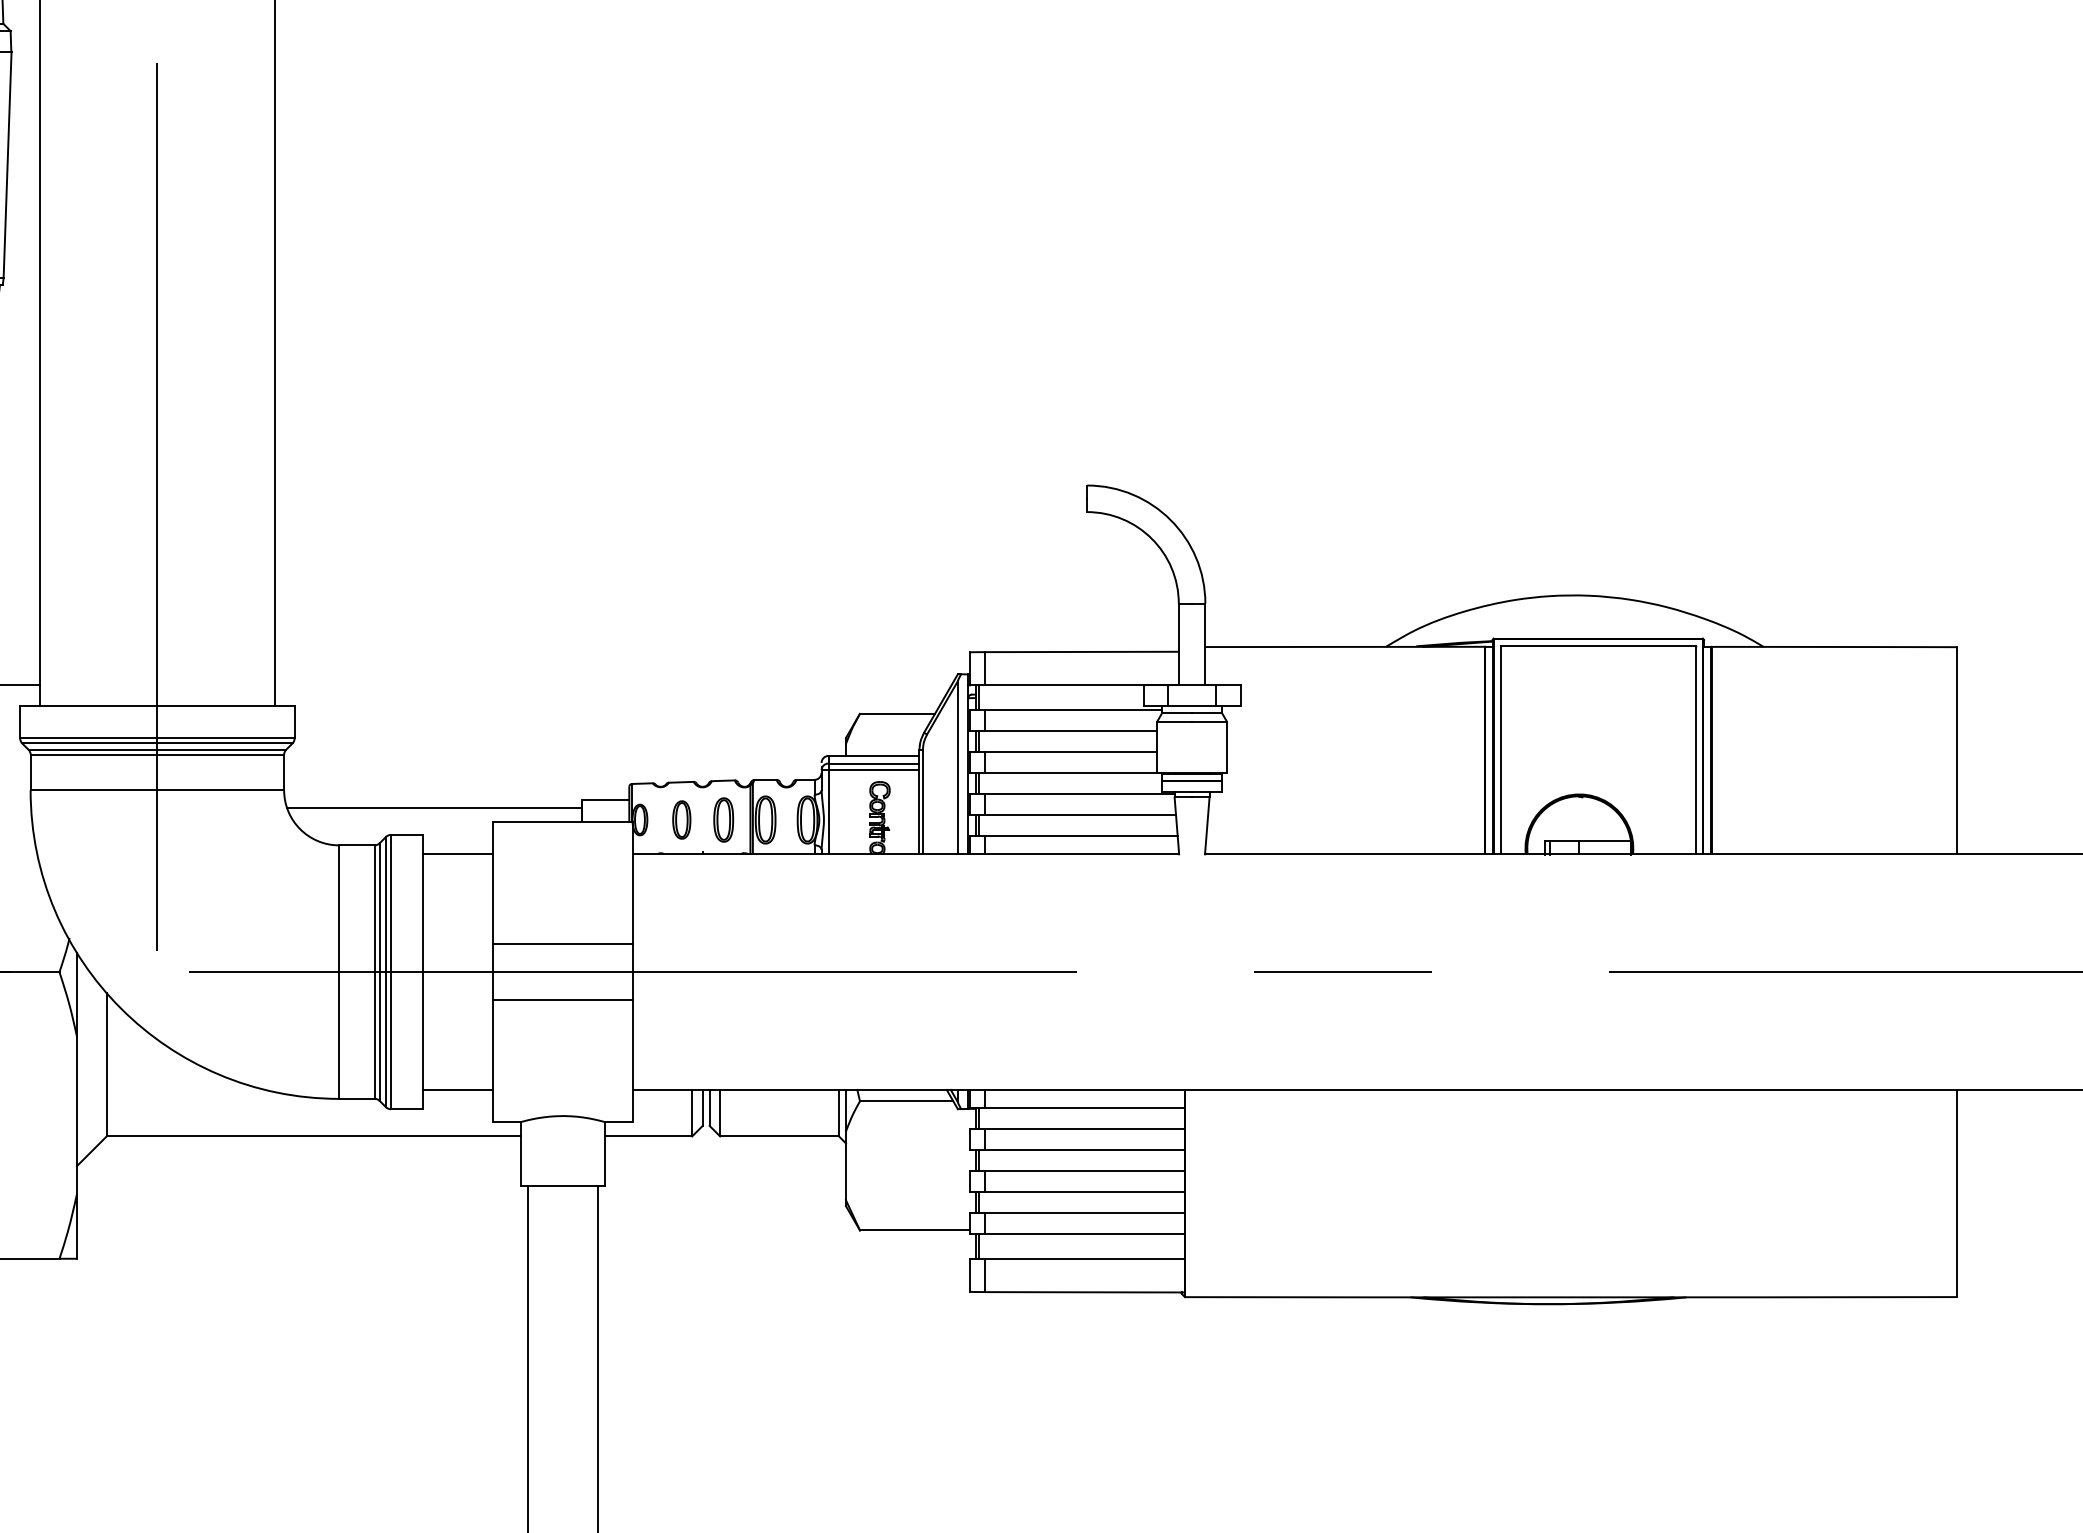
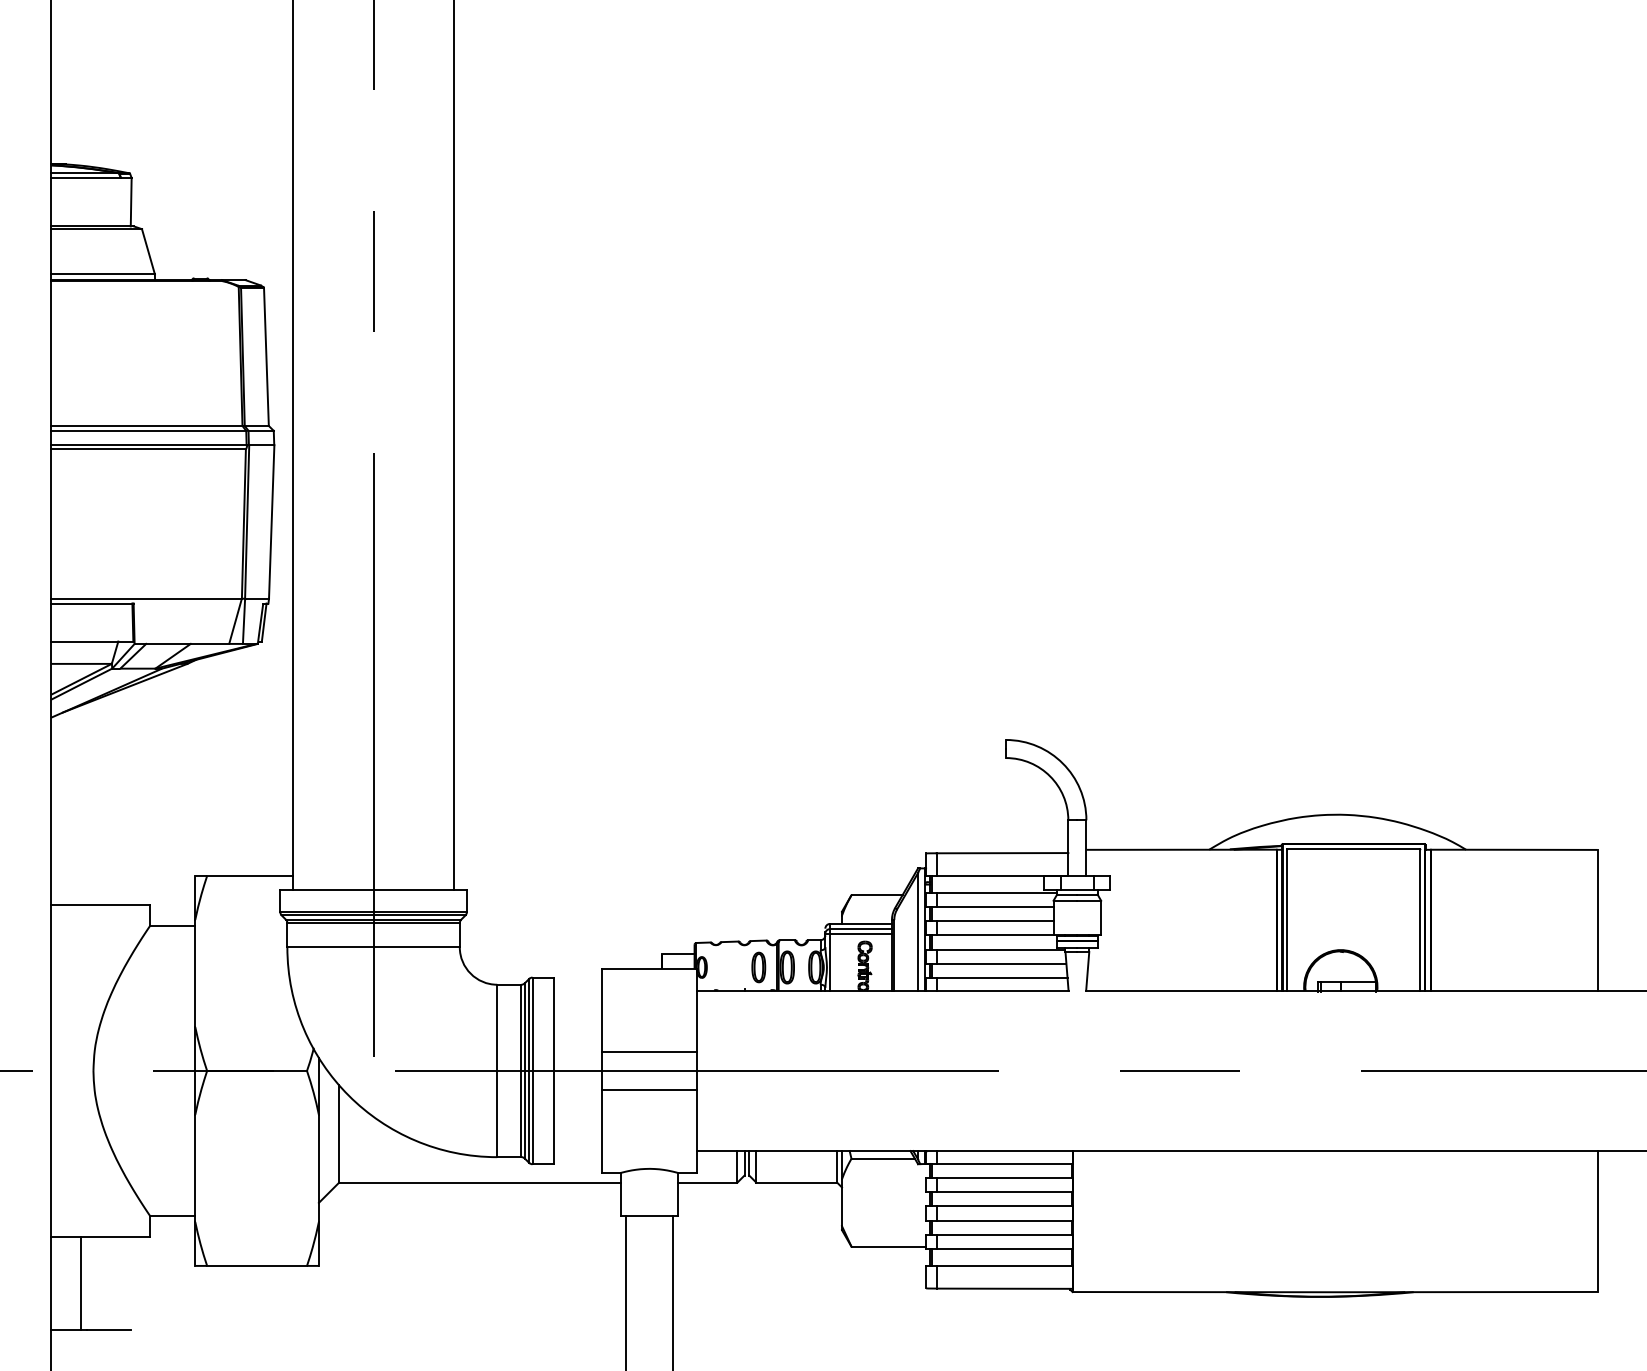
line: (433, 808) -> (561, 959), removed
part: (682, 820) -> (730, 967), removed
line: (457, 853) -> (577, 990), removed
line: (457, 1090) -> (577, 1151), removed

